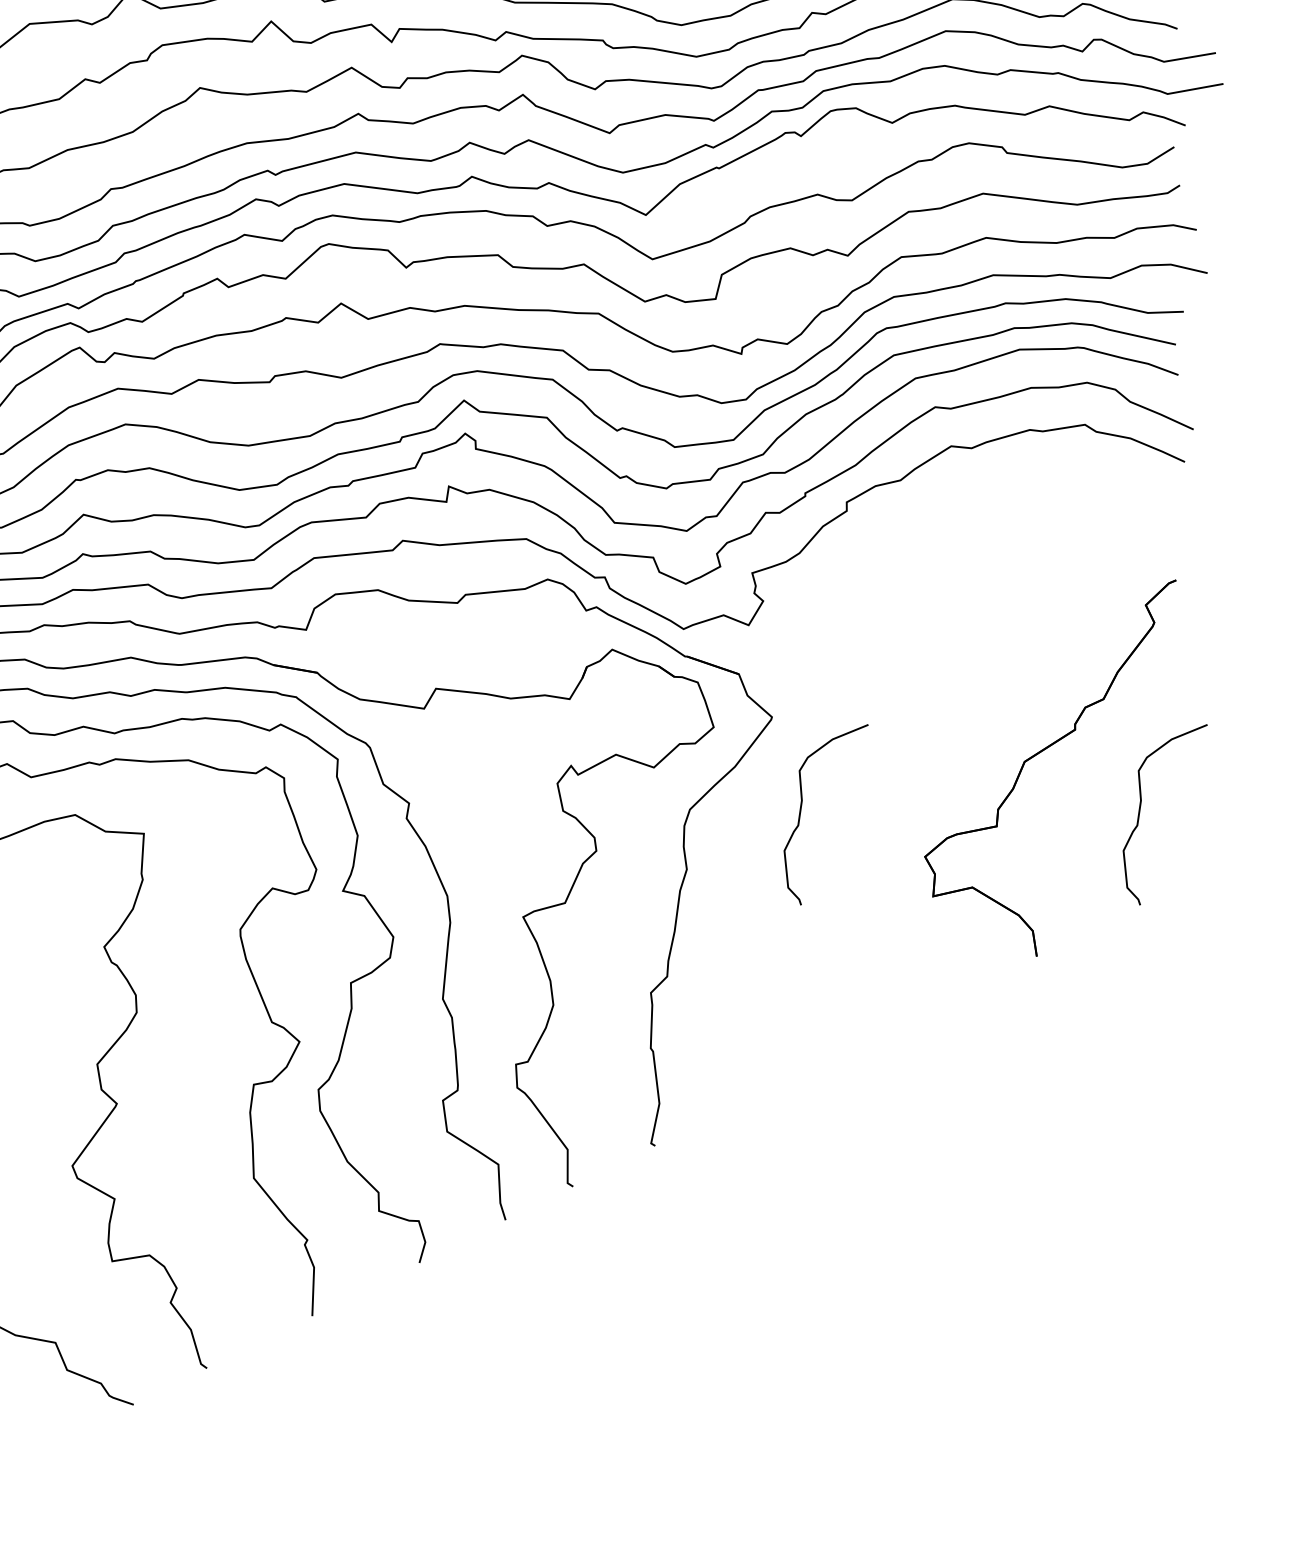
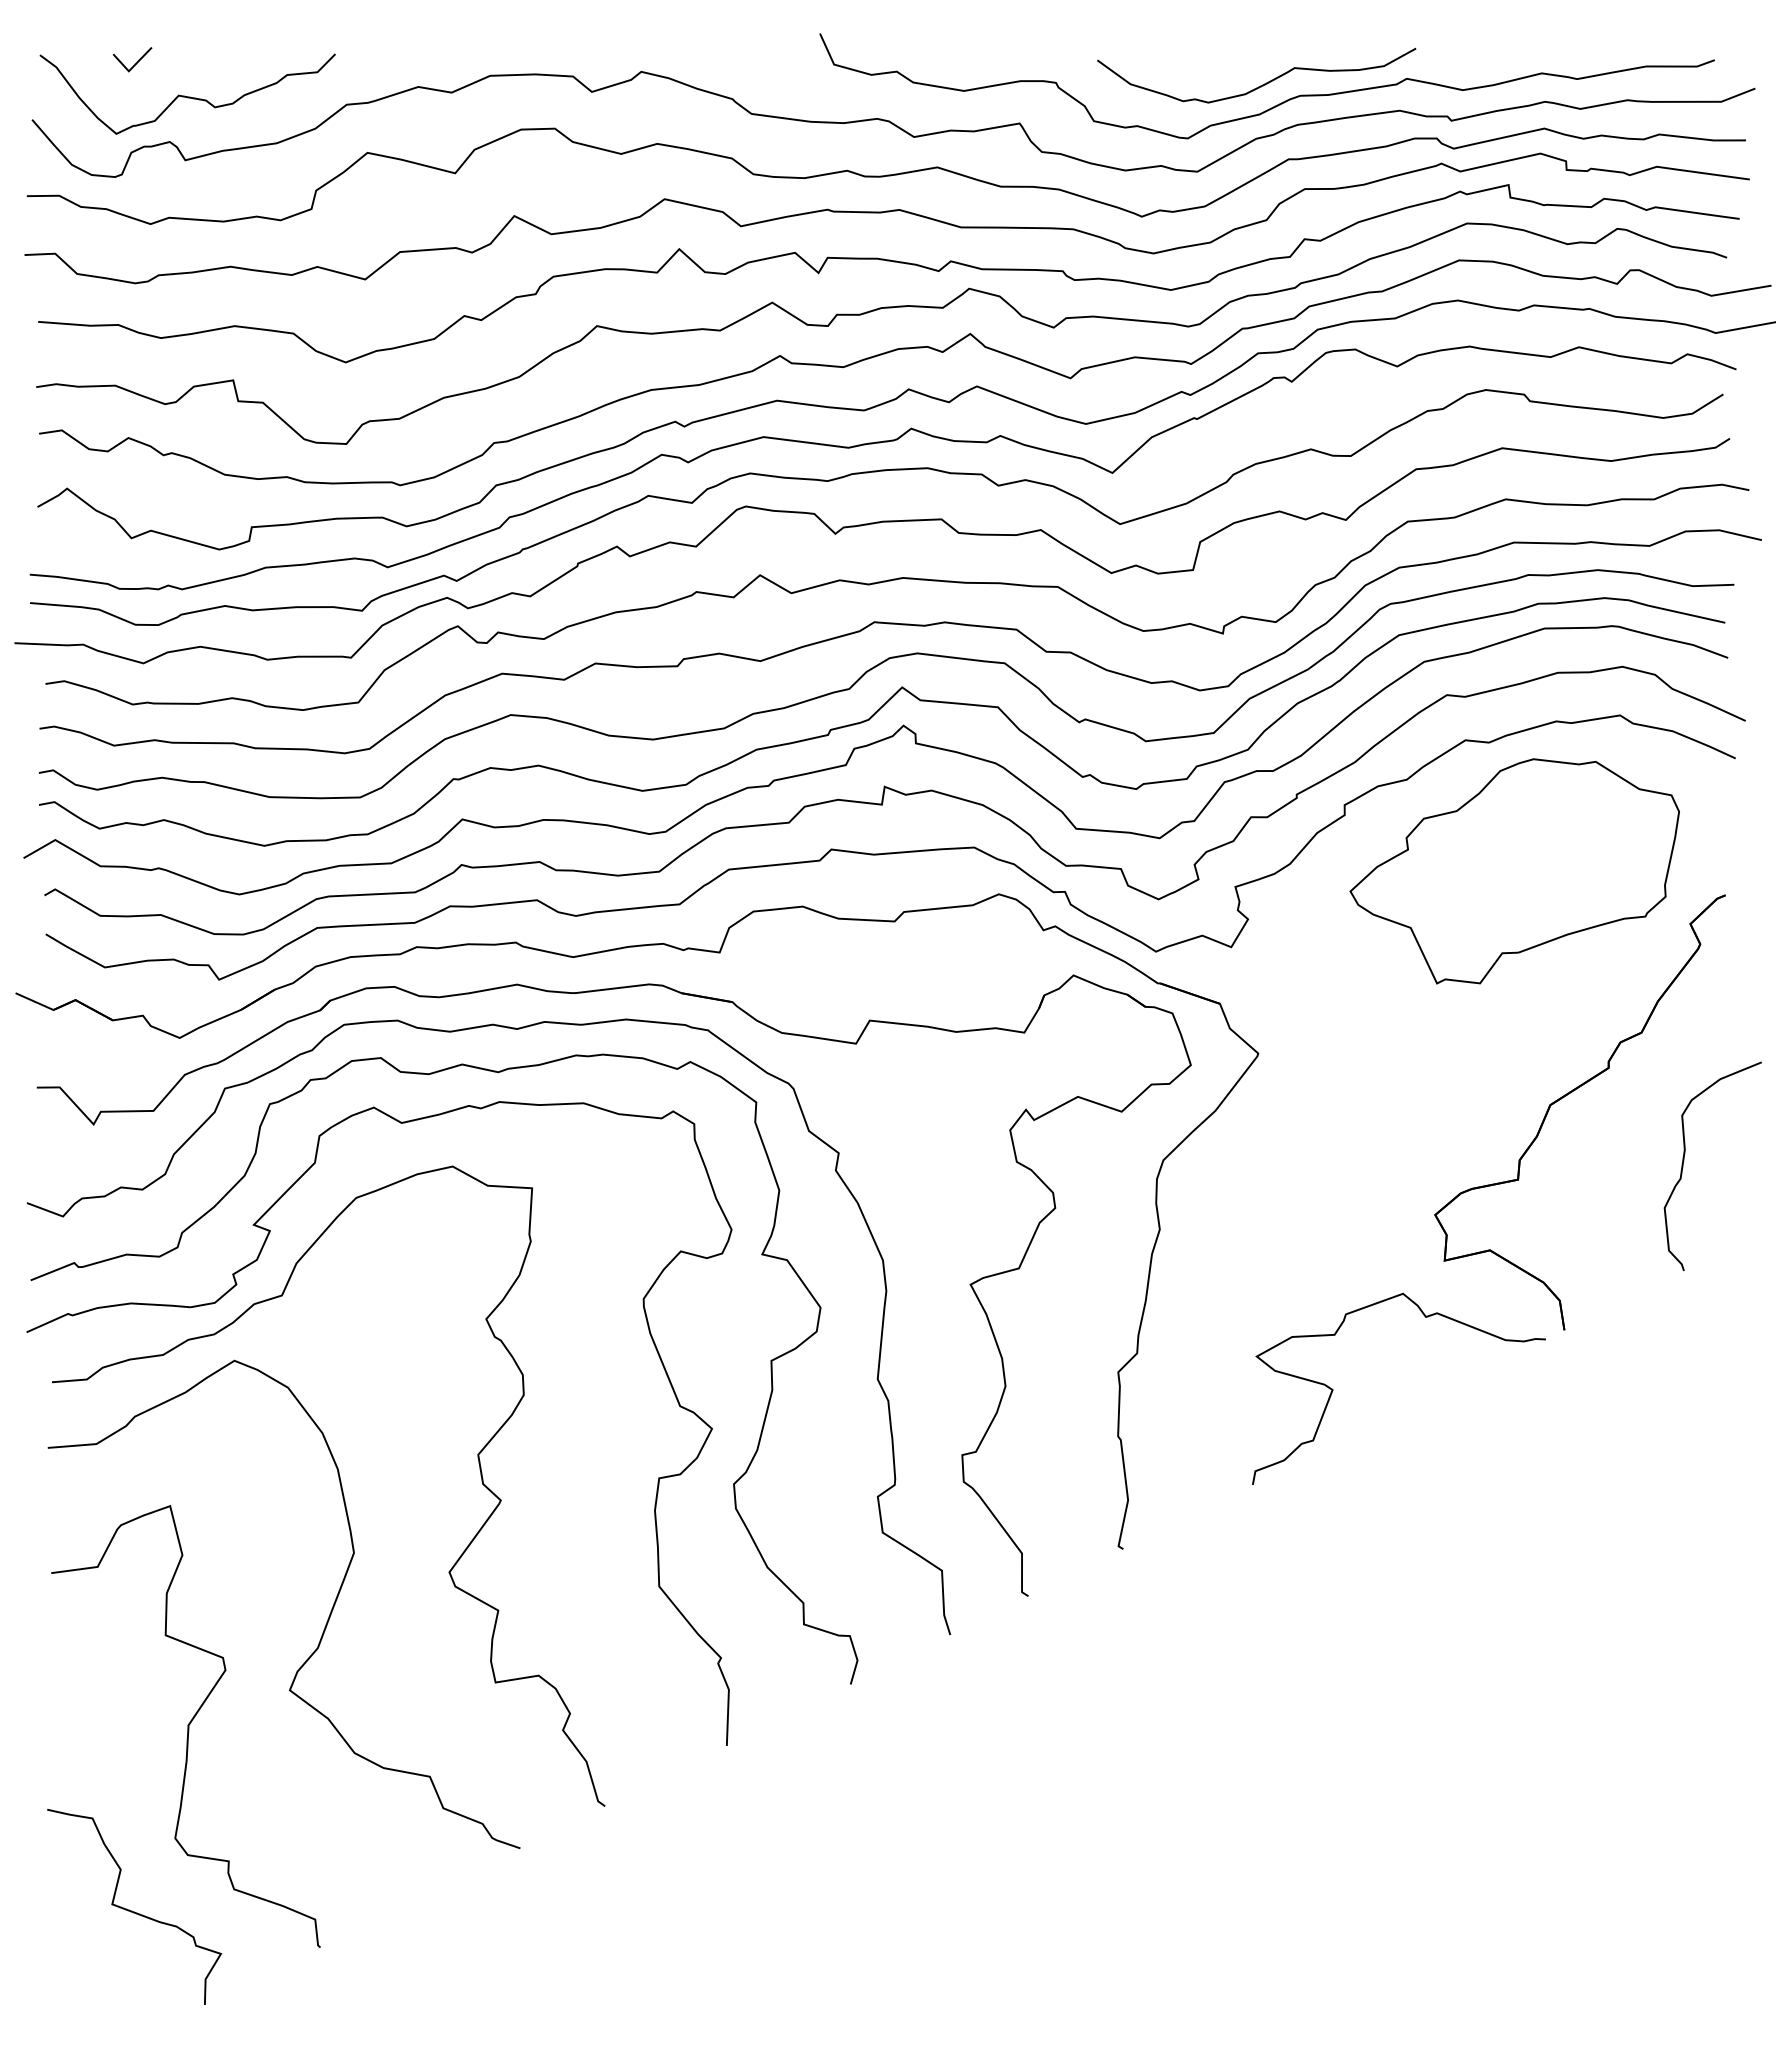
part: (993, 559) -> (1514, 871), added
curve: (801, 810) -> (1292, 1161), removed
curve: (837, 1007) -> (1333, 1389), added

